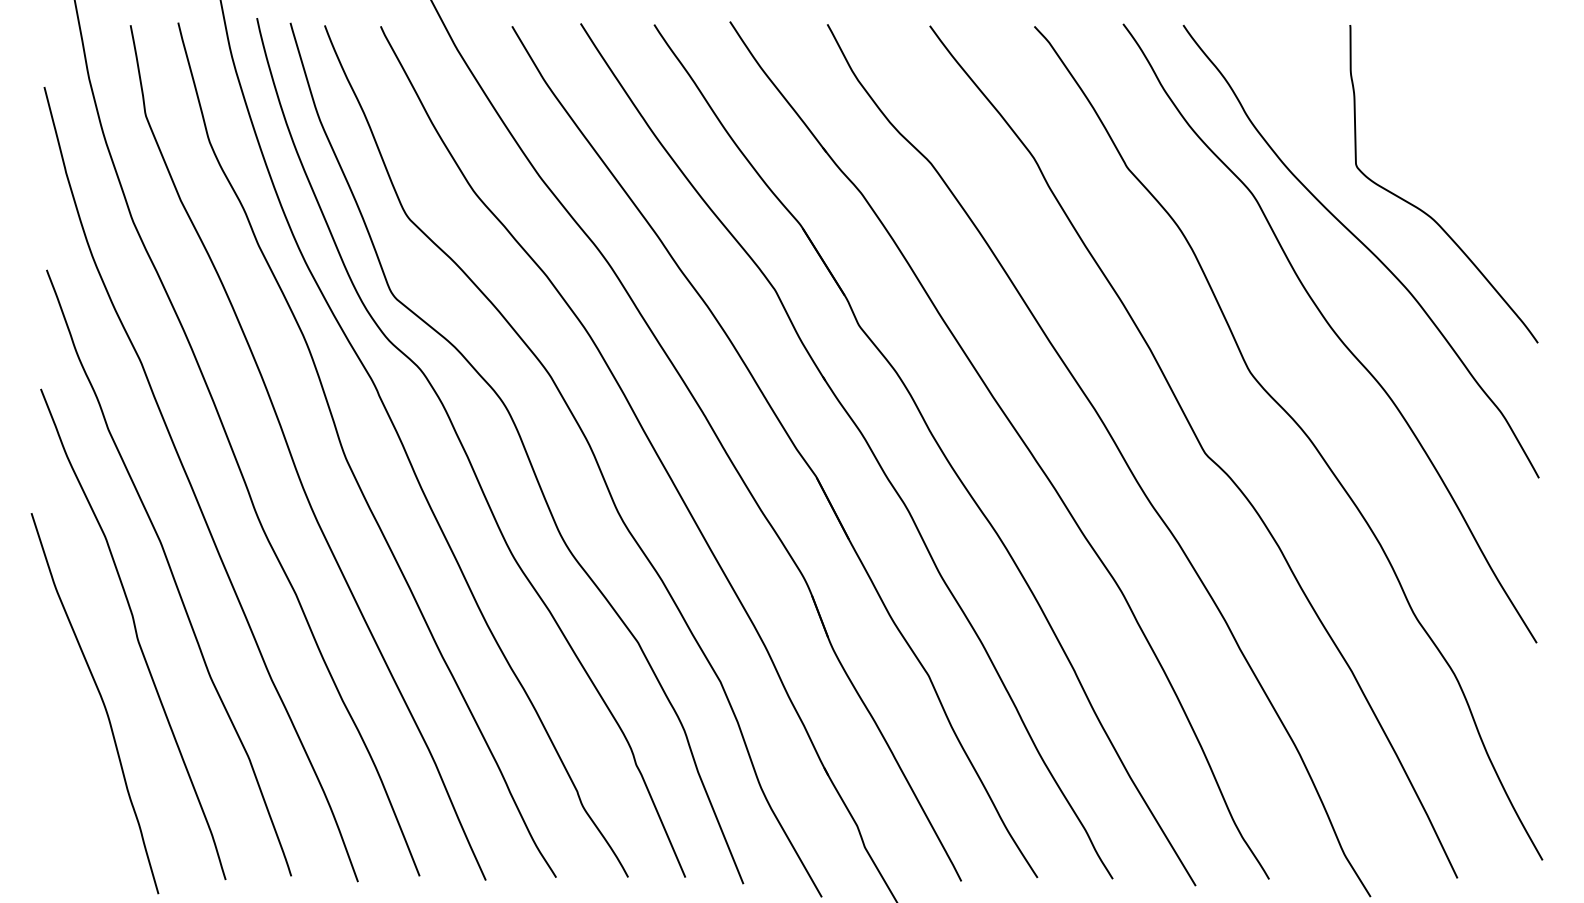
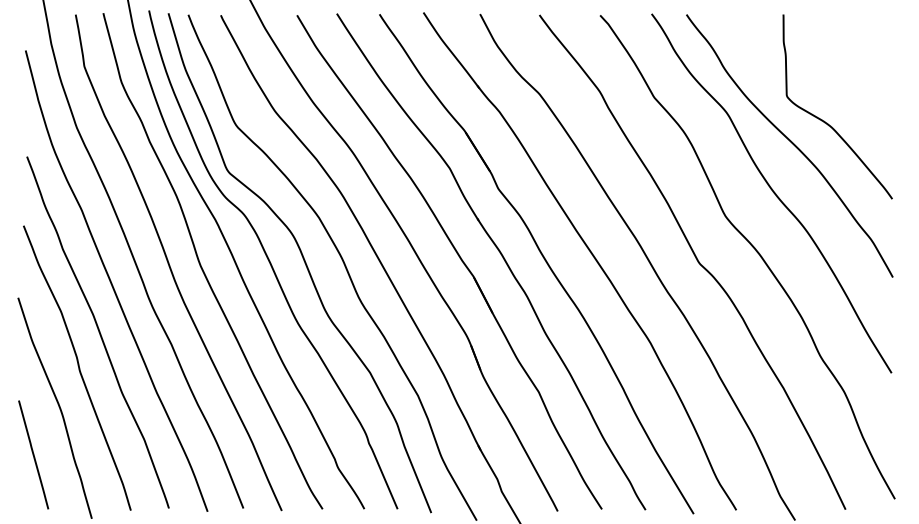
line: (57, 783) -> (33, 454), added

